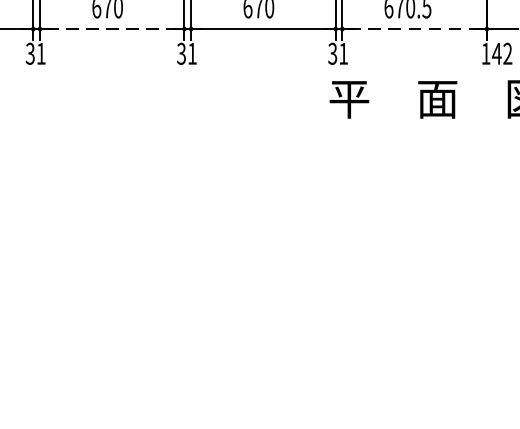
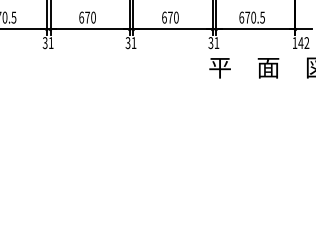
line: (112, 29) -> (90, 29), dashed -> solid
line: (414, 29) -> (255, 29), dashed -> solid

